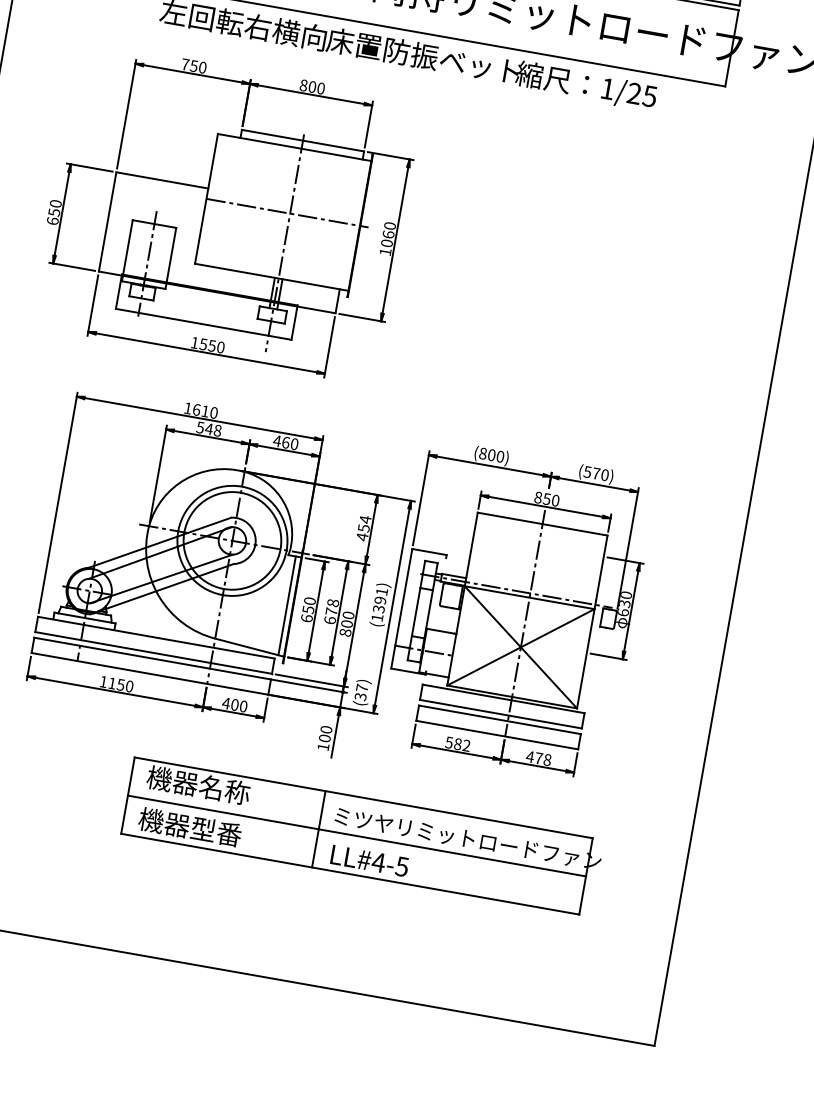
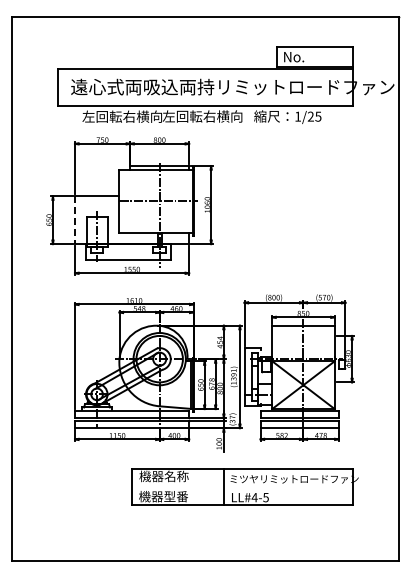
text: (422, 55) -> (208, 116), 床置防振ベット -> 左回転右横向
line: (106, 222) -> (74, 220), solid -> dashed
line: (355, 834) -> (241, 486), removed

